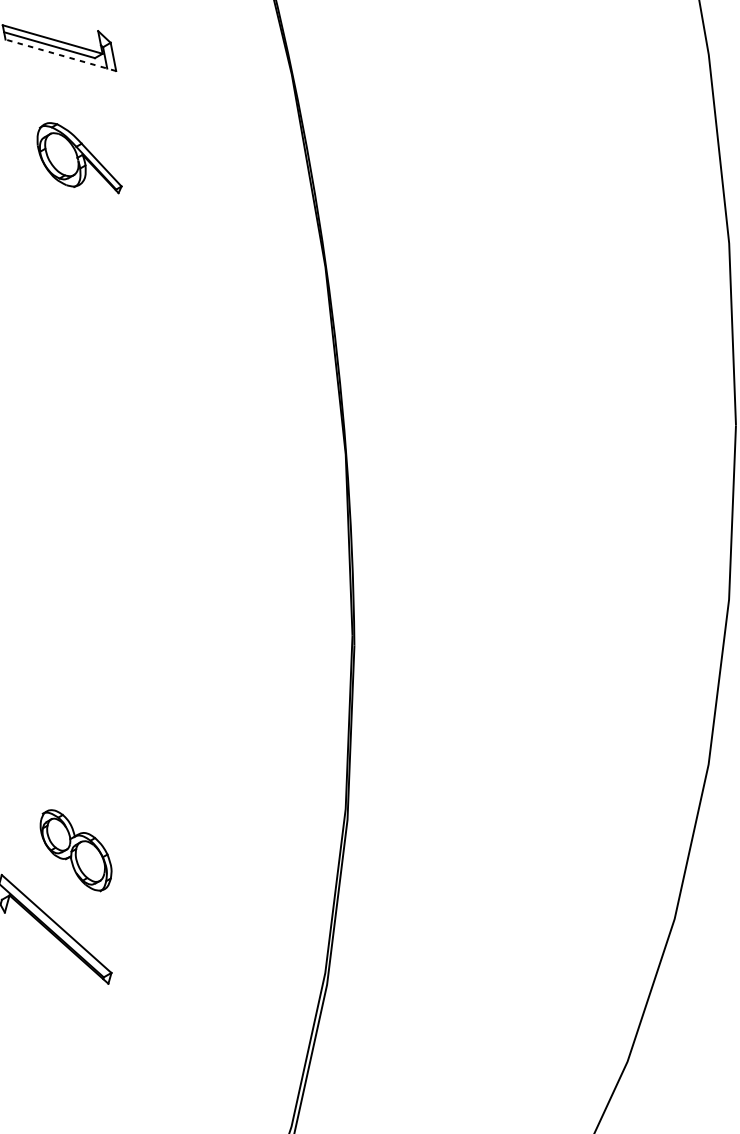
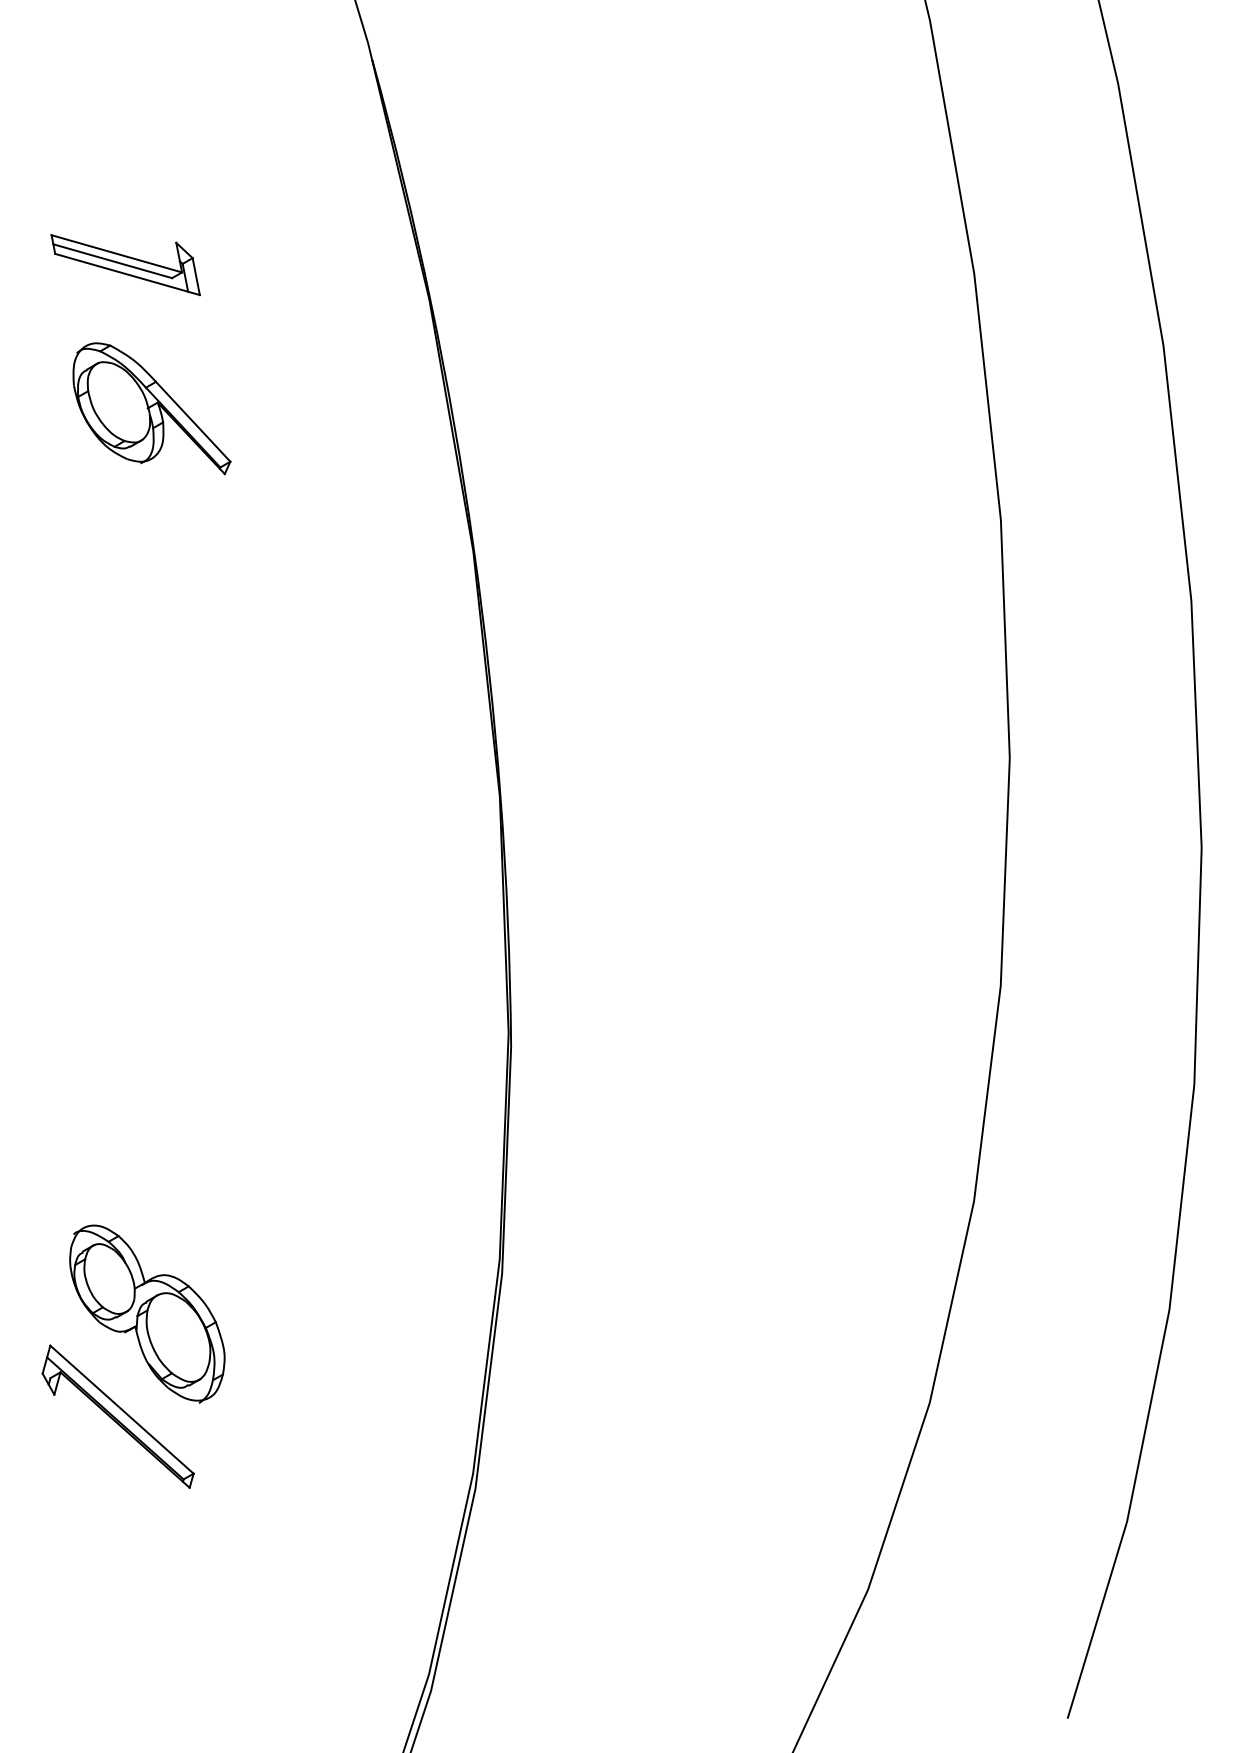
line: (60, 55) -> (127, 274), dashed -> solid
part: (79, 157) -> (151, 408), size x1.43
part: (76, 850) -> (147, 1313), size x1.67

